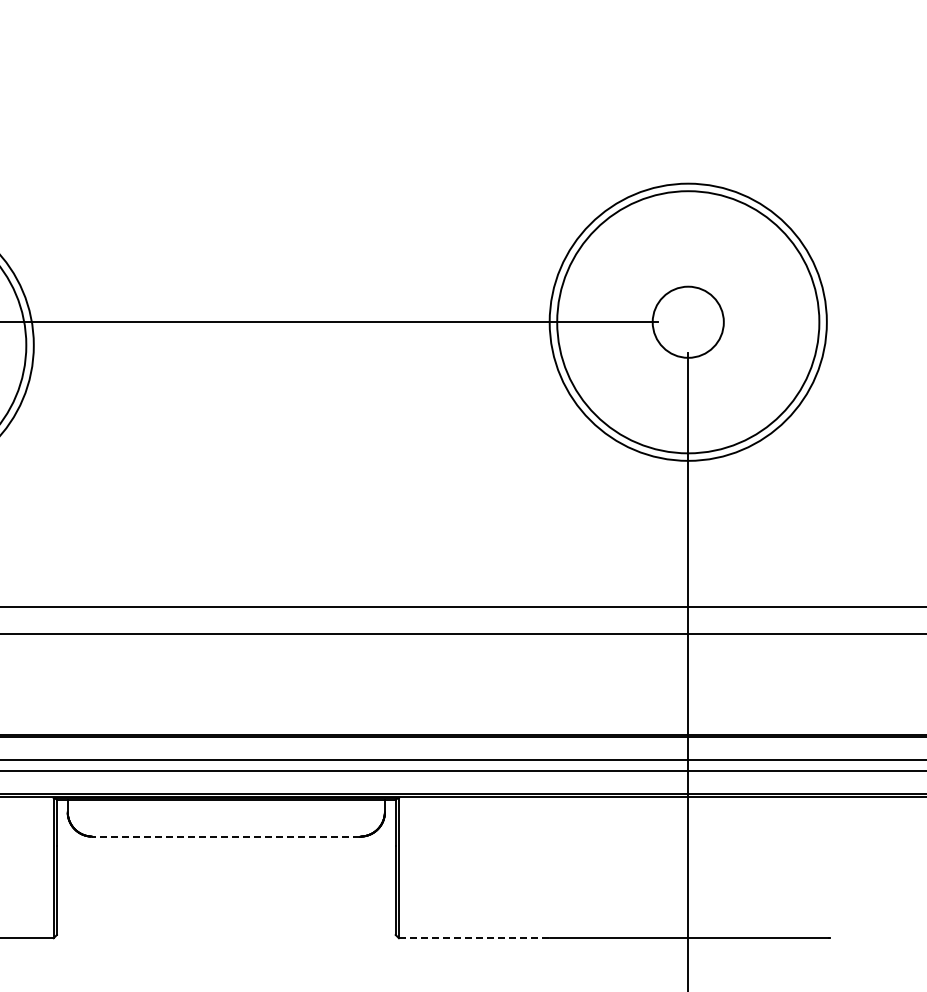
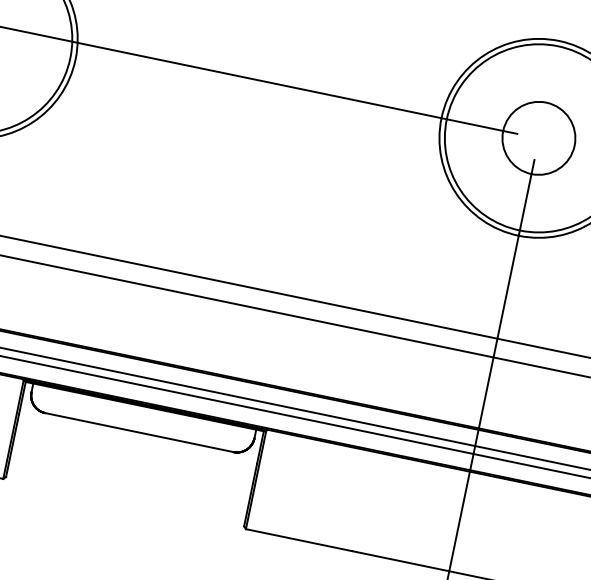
circle: (688, 322) -> (539, 138), size x1.43
line: (226, 836) -> (139, 432), dashed -> solid
line: (474, 938) -> (299, 540), dashed -> solid

